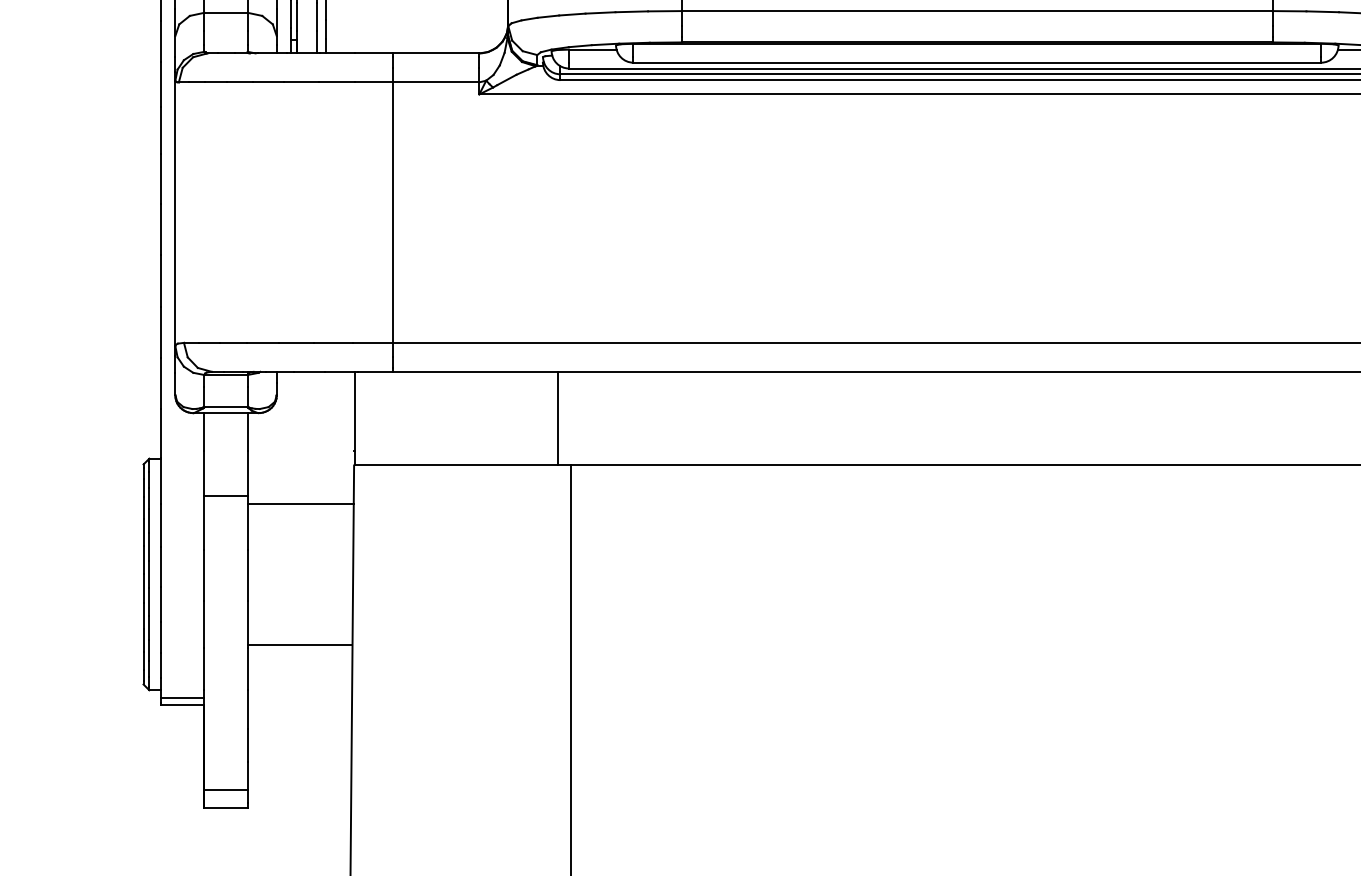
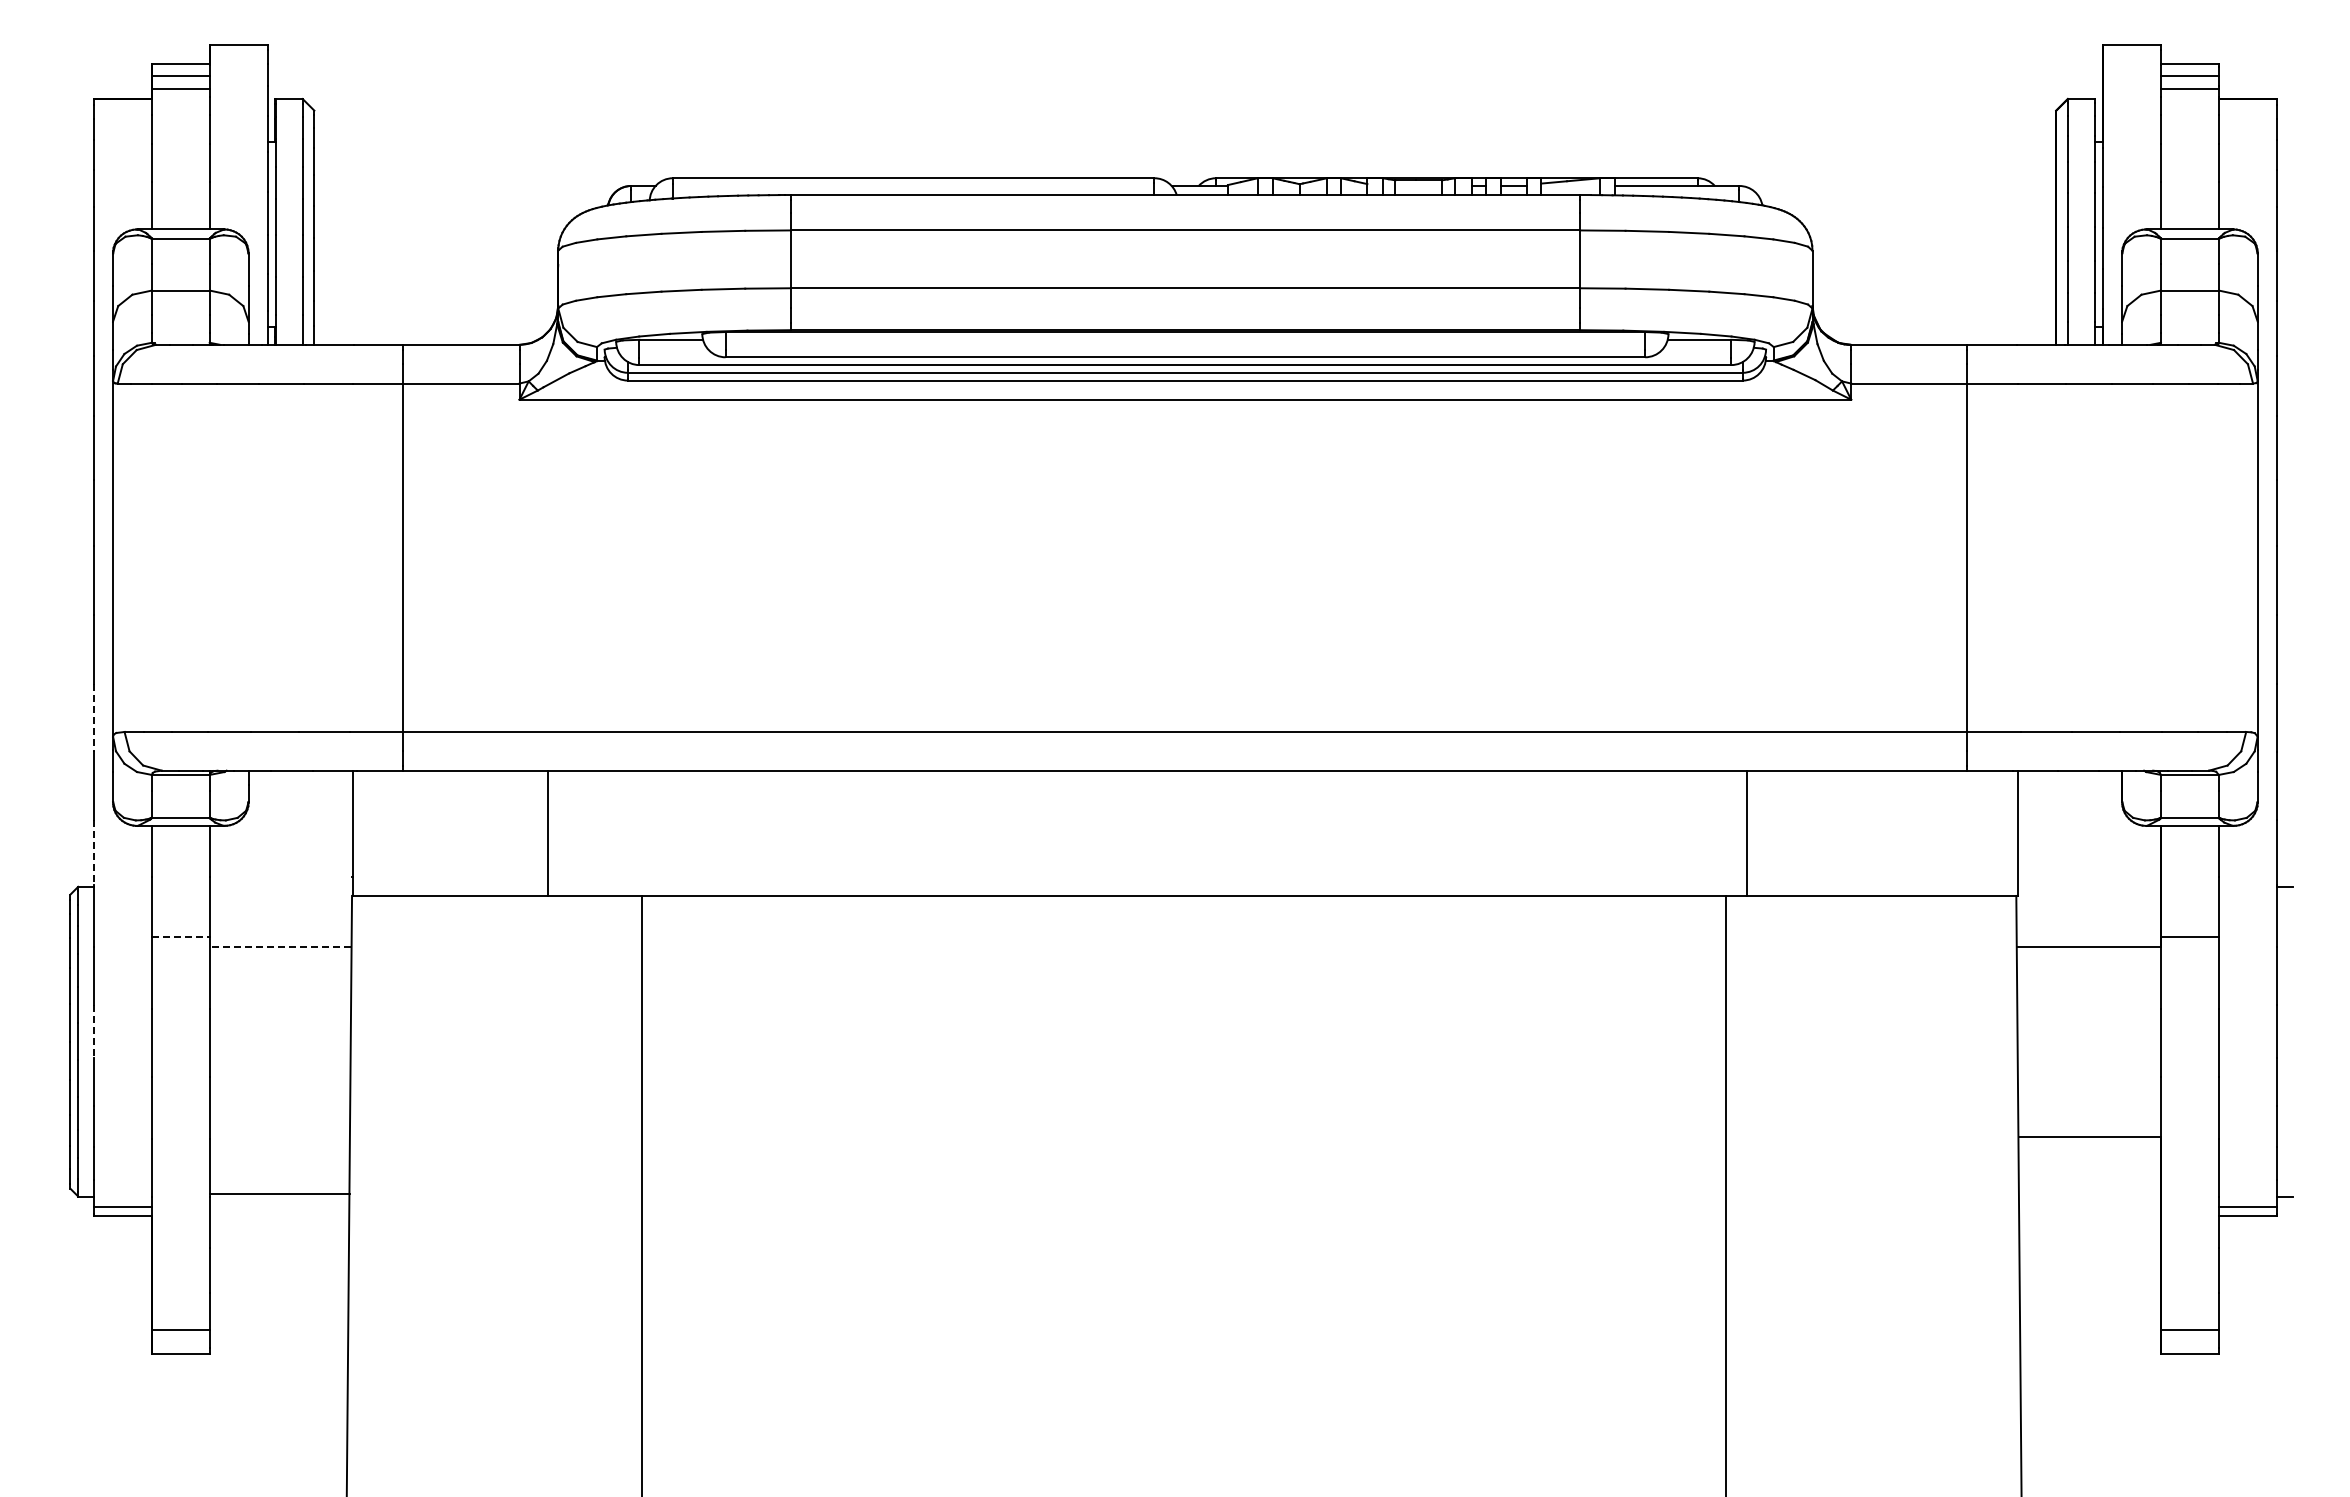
line: (160, 332) -> (93, 718), solid -> dashed
line: (557, 418) -> (548, 832), moved
line: (160, 433) -> (93, 852), solid -> dashed
line: (226, 495) -> (181, 936), solid -> dashed
line: (300, 503) -> (280, 946), solid -> dashed
line: (160, 566) -> (93, 1031), solid -> dashed
line: (299, 645) -> (279, 1193), moved

